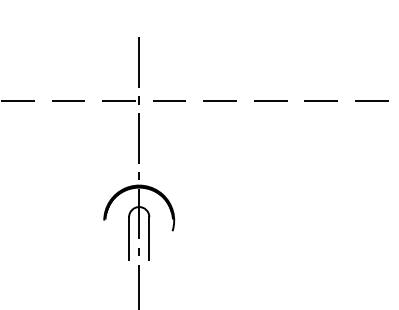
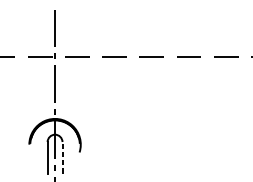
line: (149, 237) -> (62, 157), solid -> dashed

